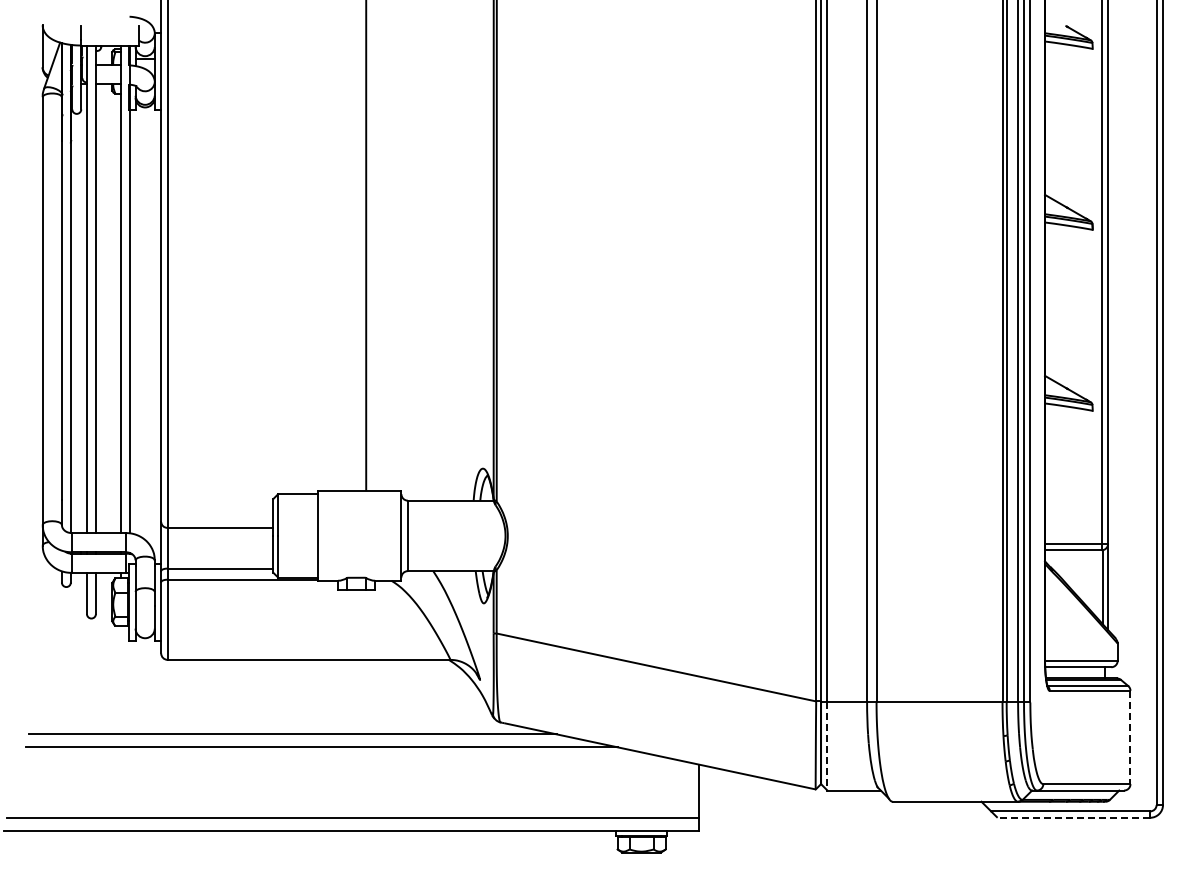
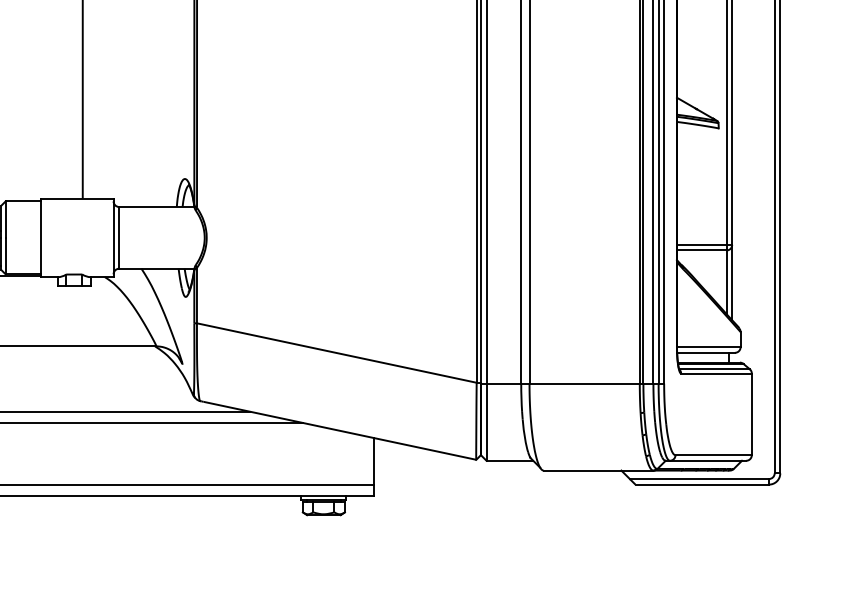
line: (1130, 737) -> (751, 414), dashed -> solid
line: (827, 747) -> (486, 423), dashed -> solid
line: (1073, 817) -> (701, 484), dashed -> solid

